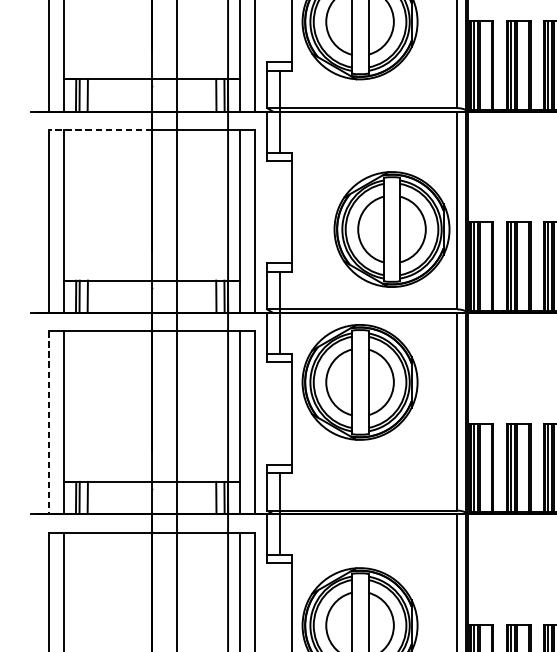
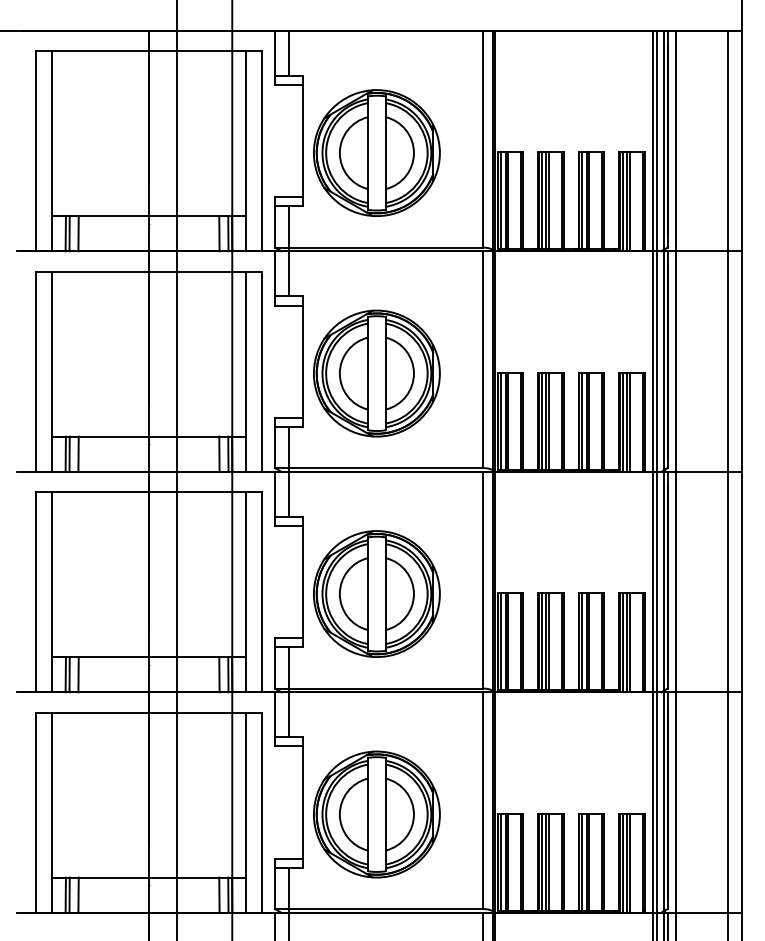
line: (100, 129) -> (92, 271), dashed -> solid
part: (391, 229) -> (376, 373), moved
part: (359, 381) -> (376, 593), moved
line: (49, 422) -> (36, 592), dashed -> solid

